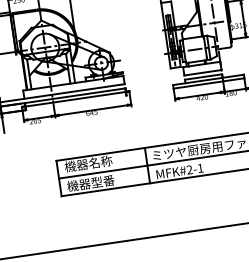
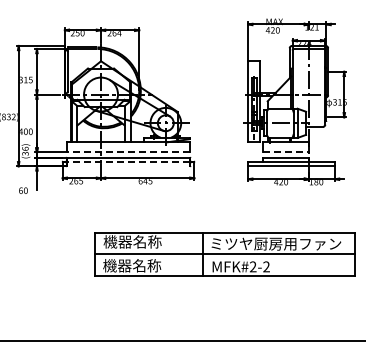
line: (203, 72) -> (286, 152), solid -> dashed
line: (74, 91) -> (128, 152), solid -> dashed
line: (75, 99) -> (128, 162), solid -> dashed
text: (200, 168) -> (266, 266), MFK#2-1 -> MFK#2-2
text: (102, 181) -> (146, 265), 機器型番 -> 機器名称

